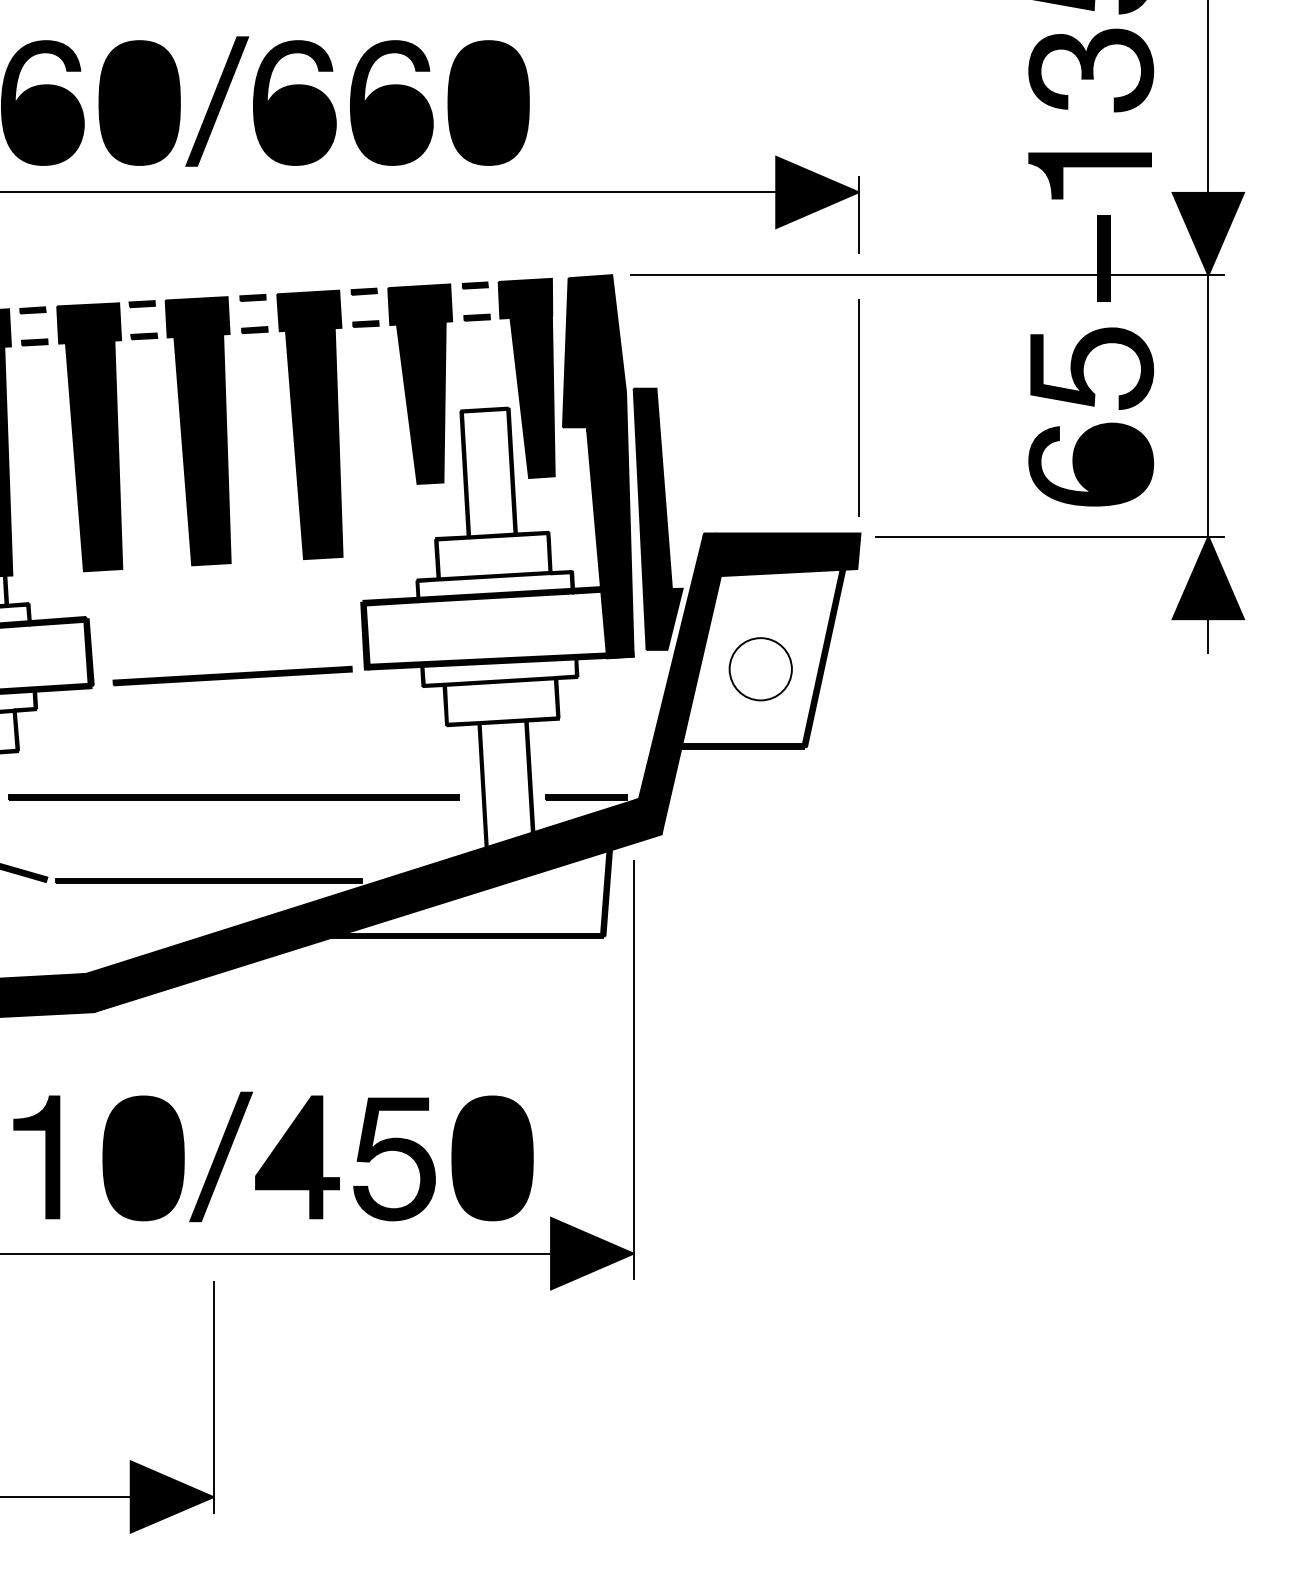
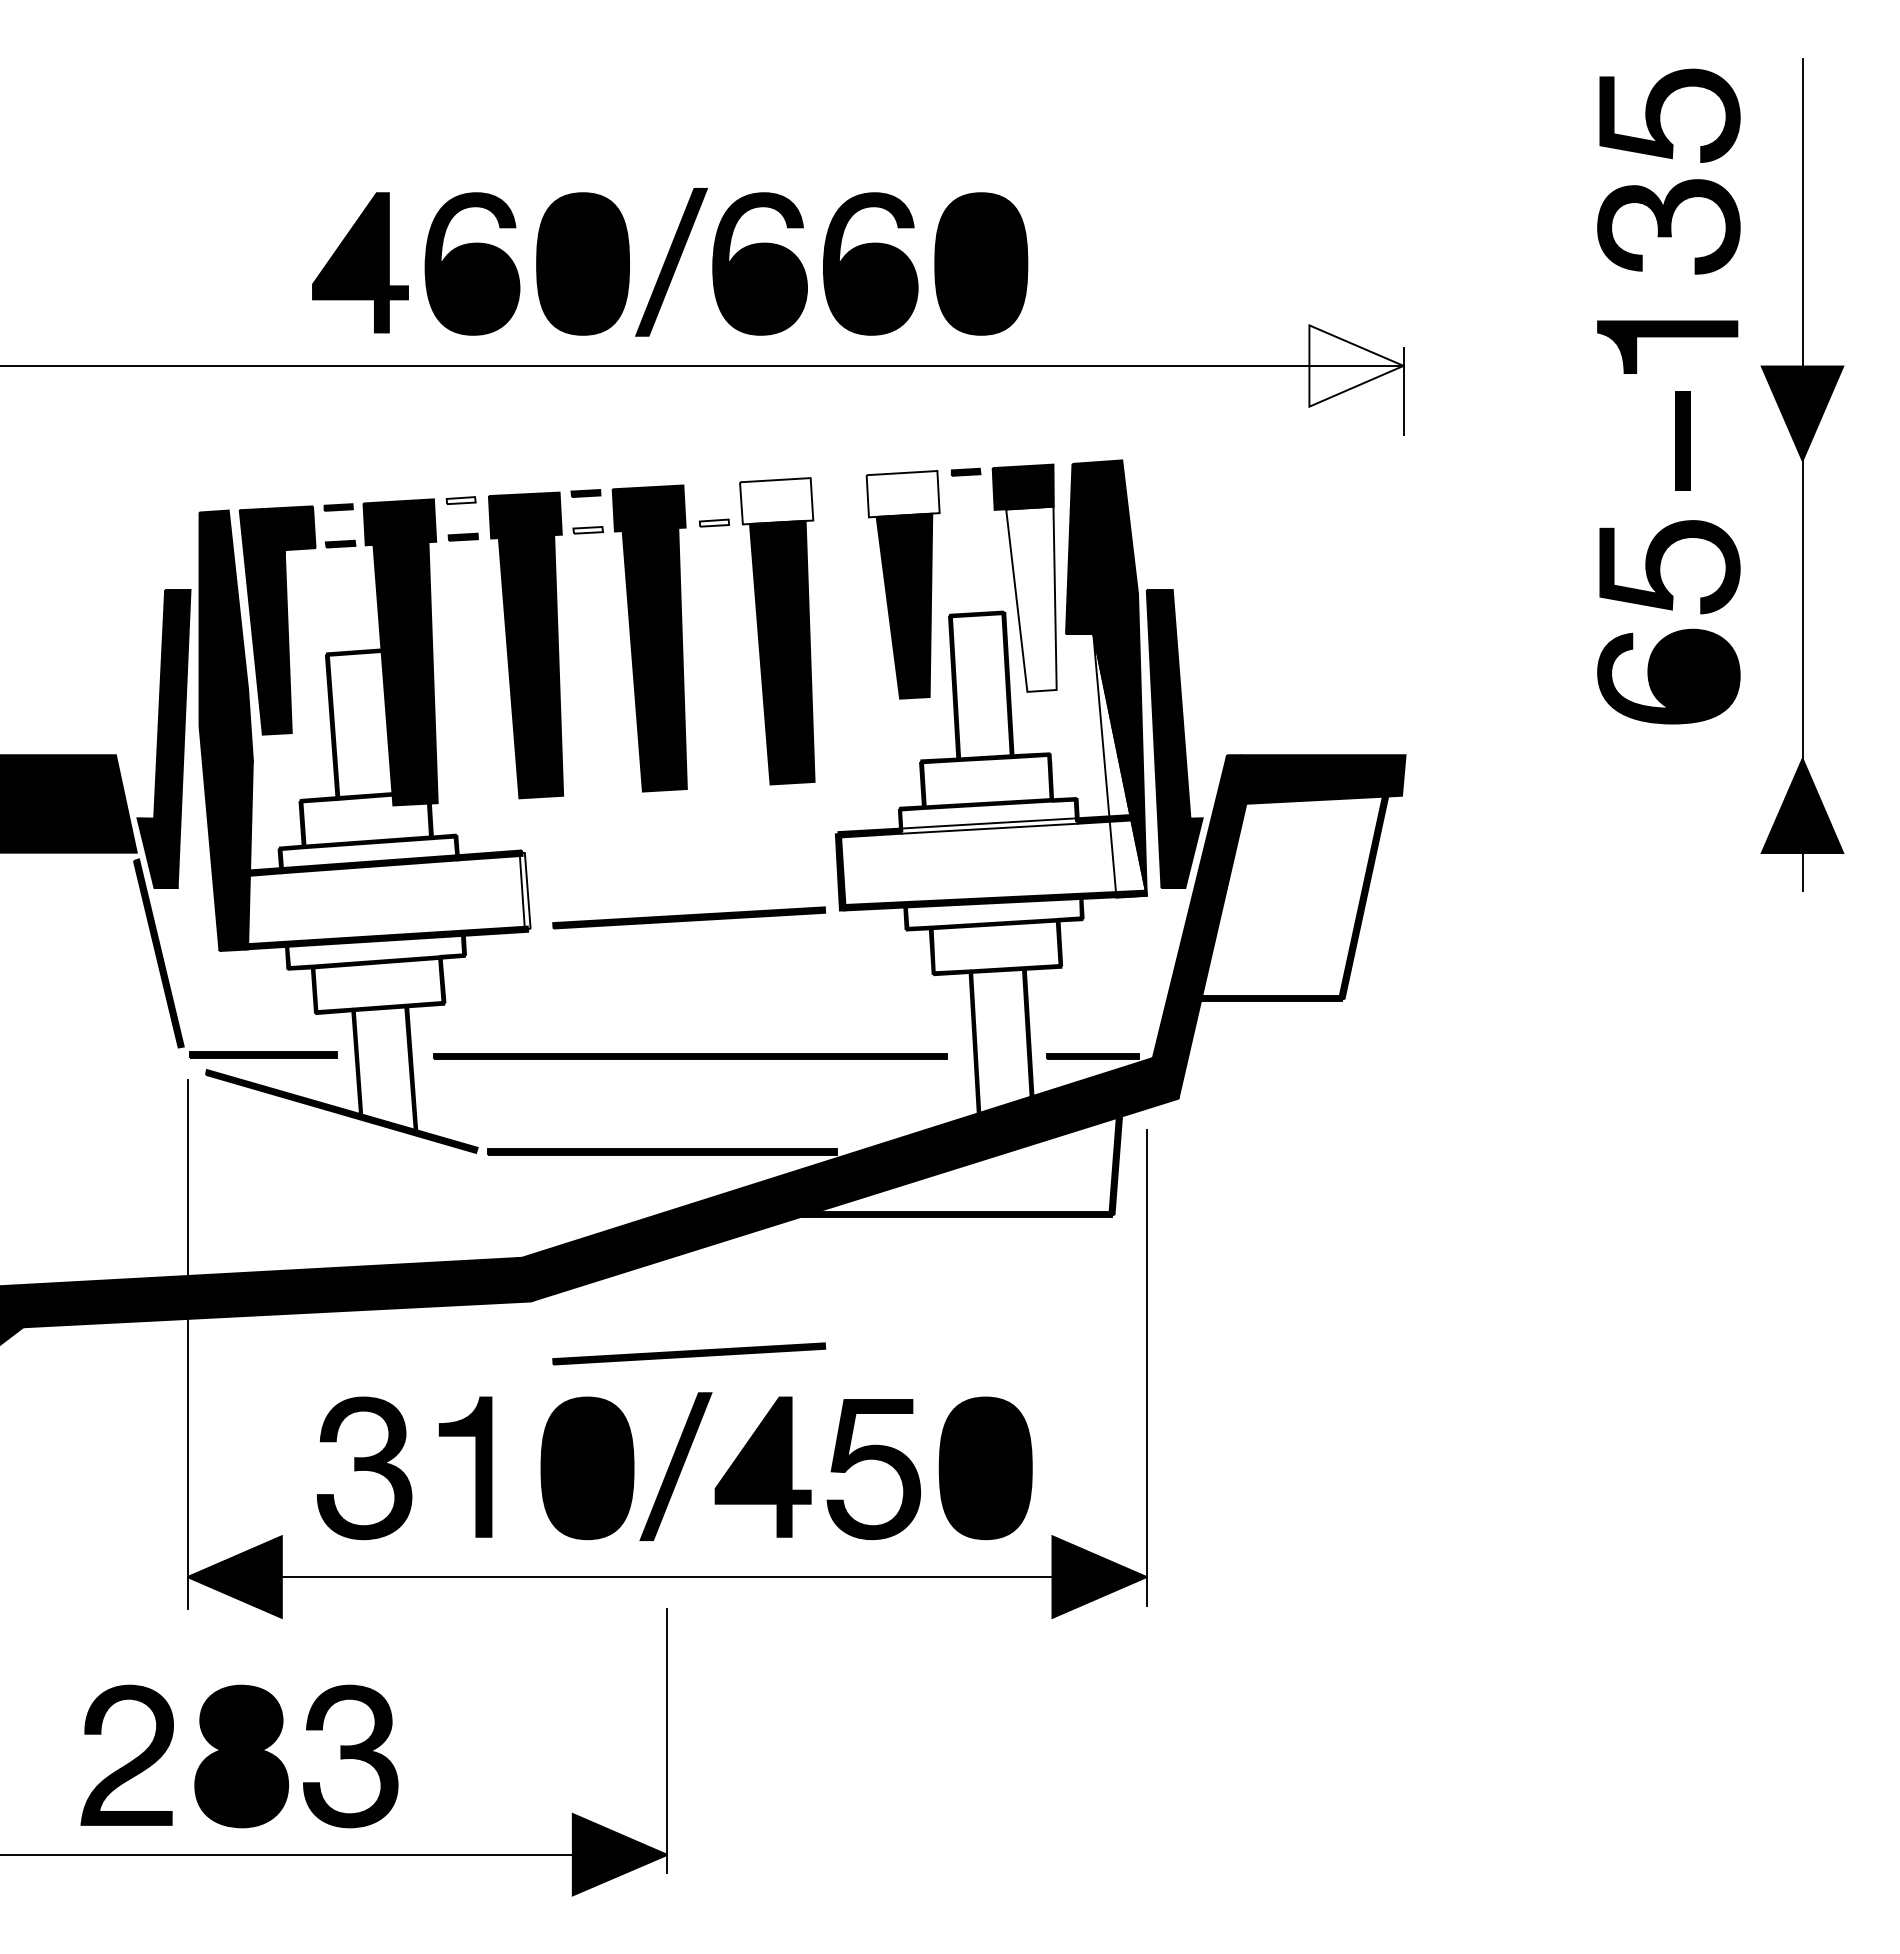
fill: (817, 191) -> (1356, 365), removed
line: (927, 275) -> (1481, 460), removed
part: (364, 291) -> (839, 478), removed
part: (253, 298) -> (712, 486), removed
fill: (419, 305) -> (902, 494), removed
fill: (32, 310) -> (460, 500), removed
fill: (309, 311) -> (776, 501), removed
part: (476, 317) -> (967, 508), removed
part: (365, 323) -> (840, 515), removed
fill: (254, 329) -> (714, 522), removed
fill: (144, 335) -> (588, 529), removed
fill: (532, 396) -> (1031, 598), removed
line: (858, 407) -> (1403, 611), removed
line: (1049, 536) -> (1621, 758), removed
fill: (609, 542) -> (1119, 765), removed
fill: (495, 595) -> (989, 825), removed
fill: (88, 652) -> (524, 891), removed
circle: (760, 668) -> (1291, 909), removed
part: (232, 1057) -> (689, 1353), added

